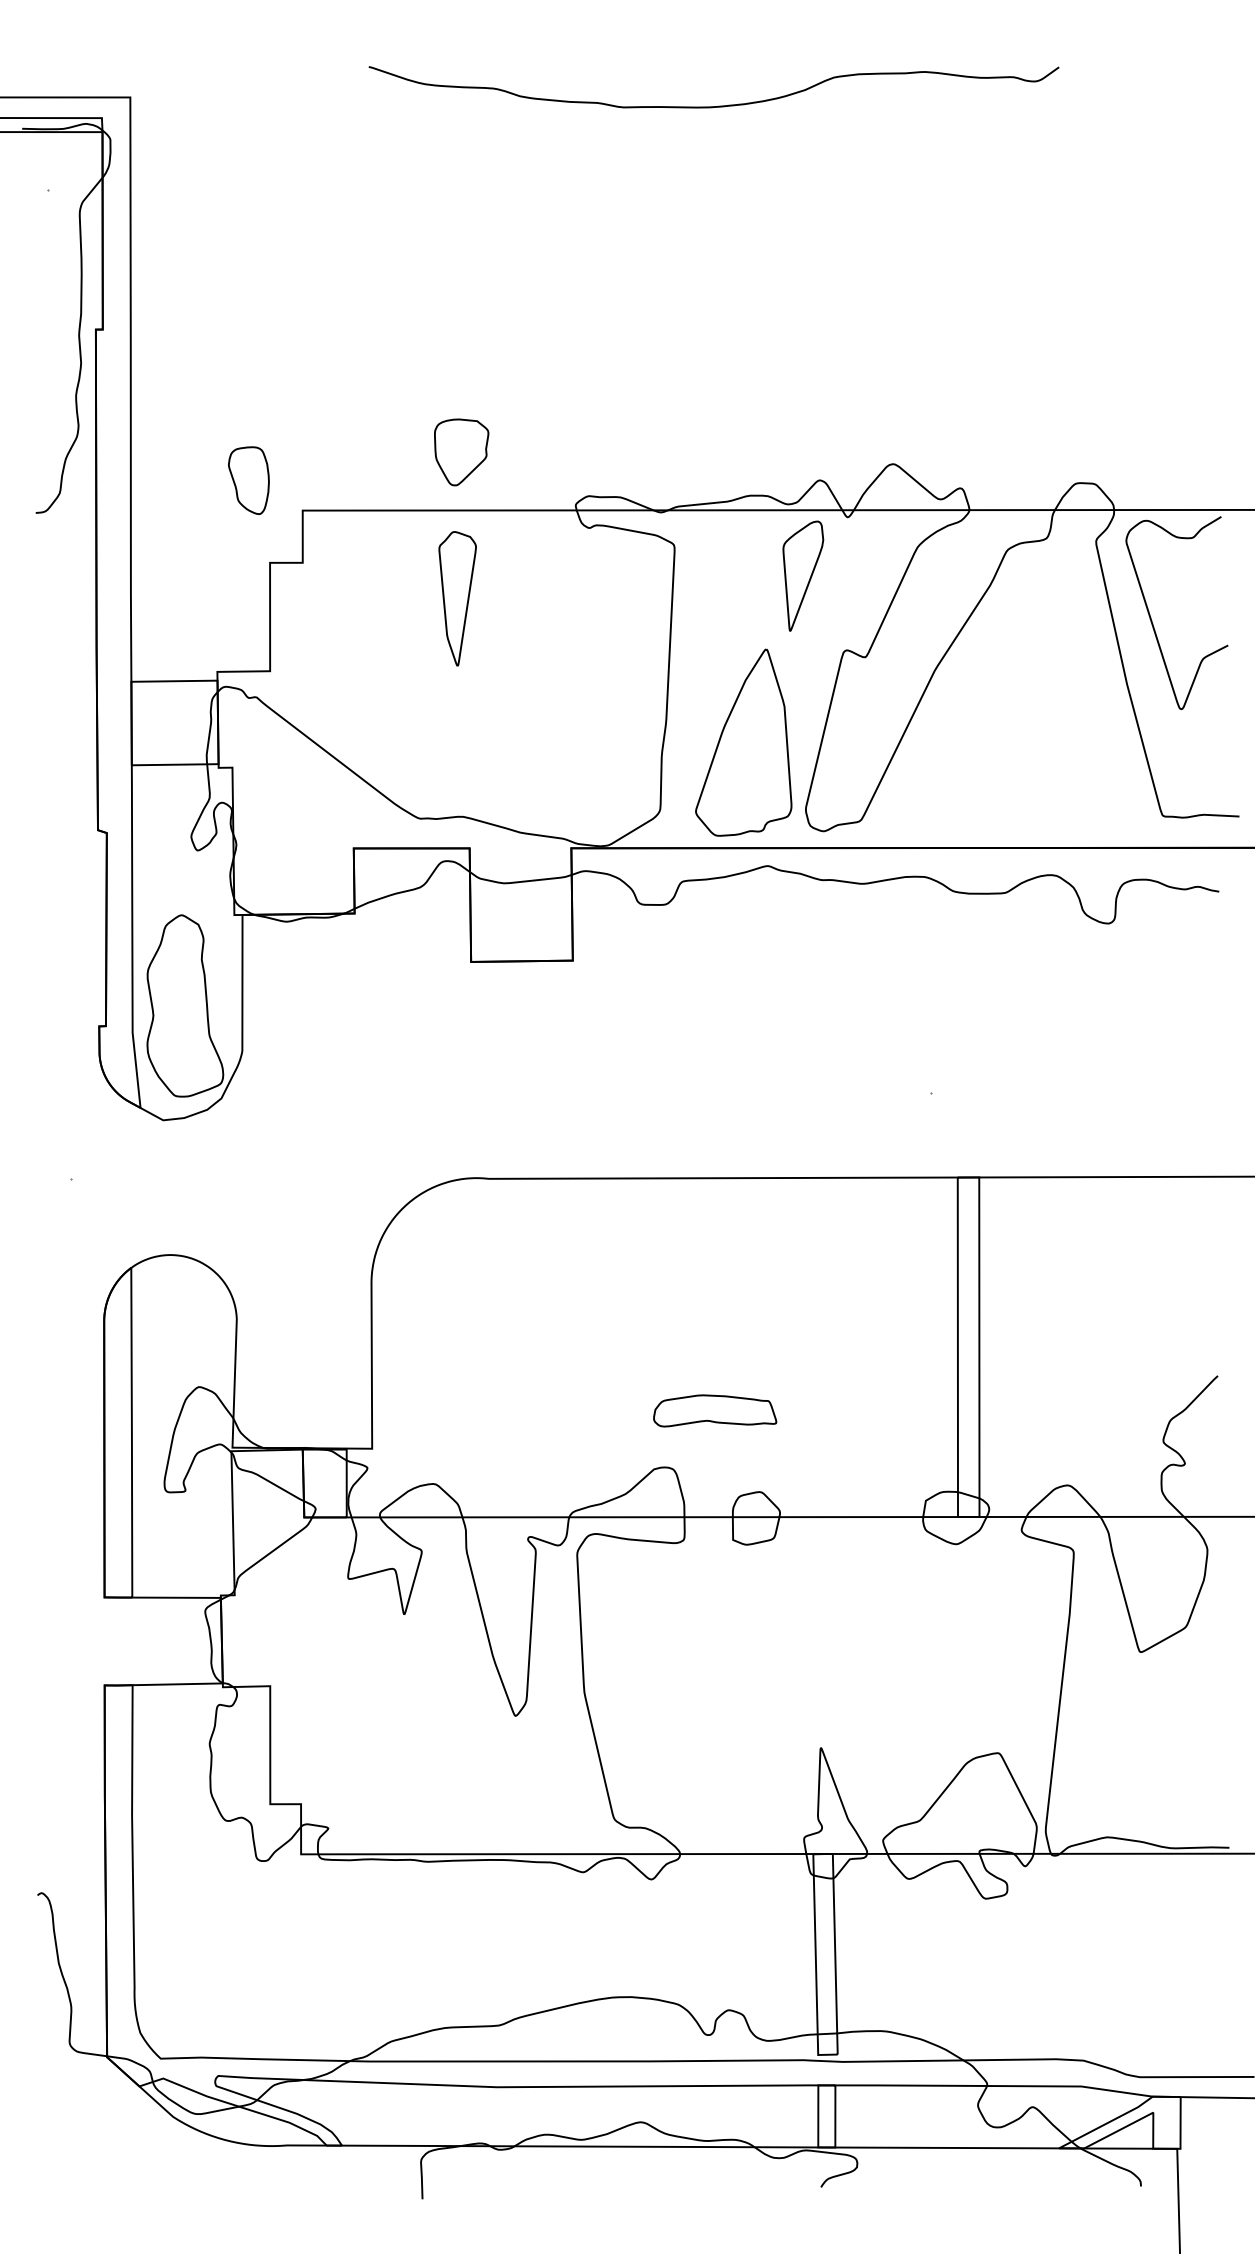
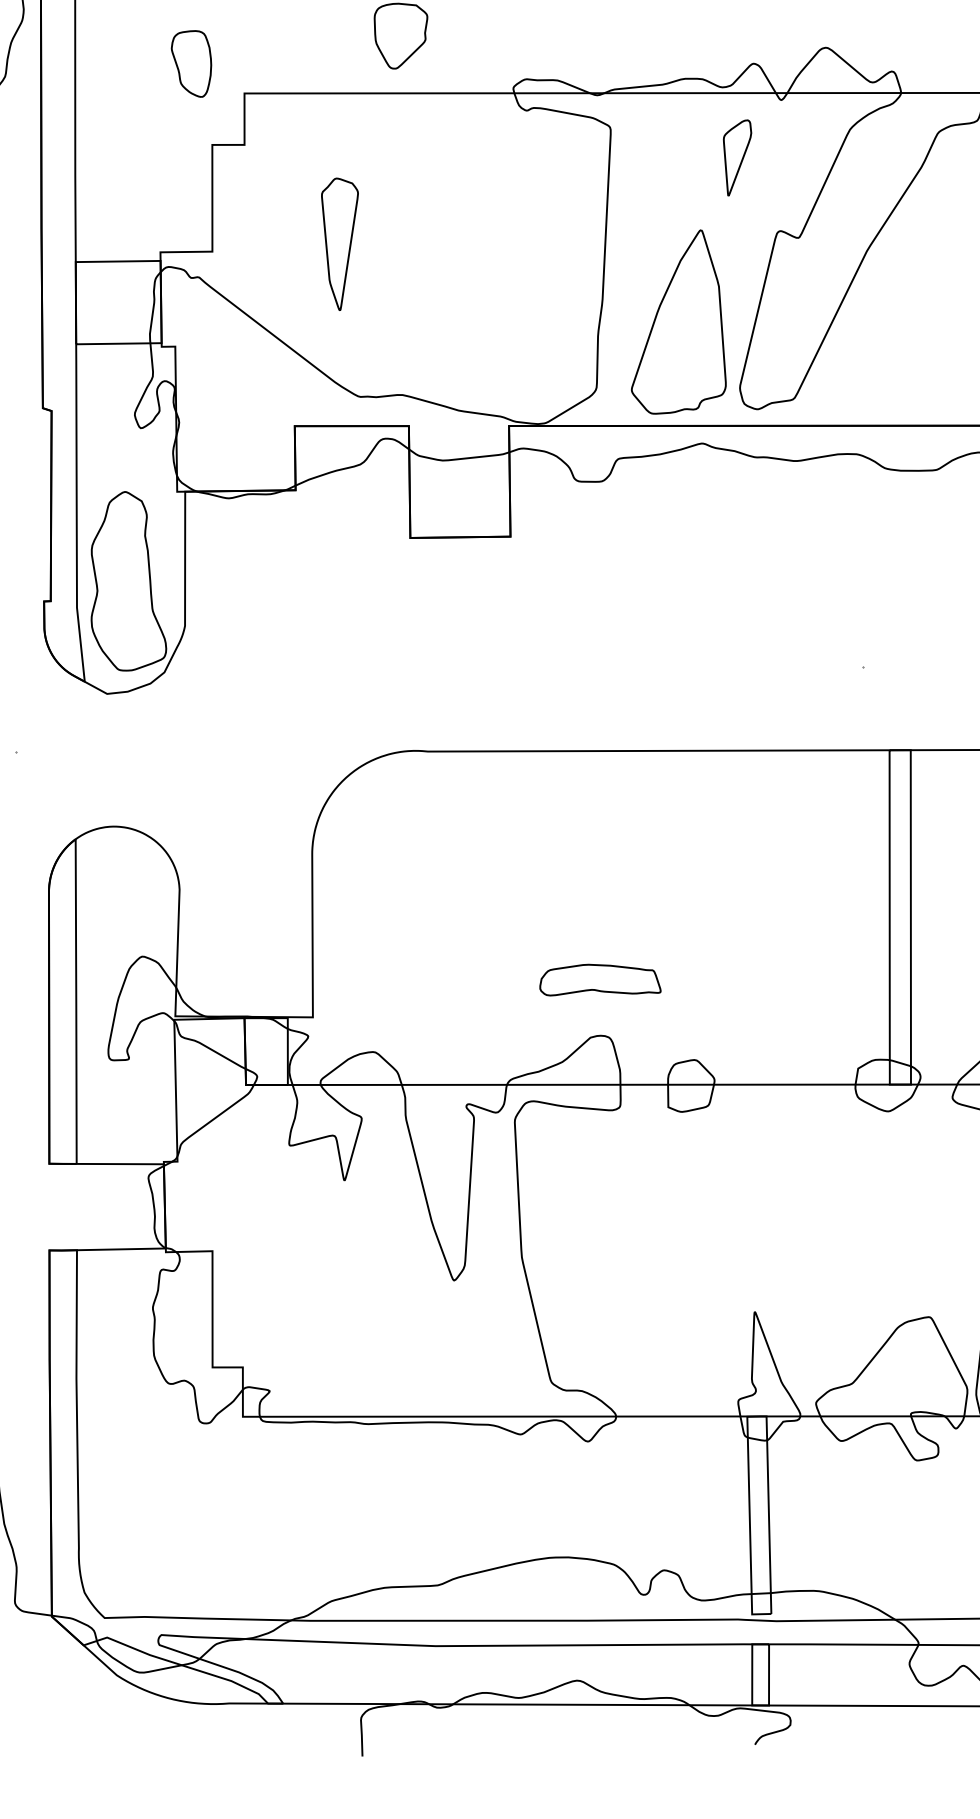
part: (803, 575) -> (737, 157), size x0.7
part: (457, 598) -> (339, 244), moved
part: (715, 1410) -> (600, 979), moved

